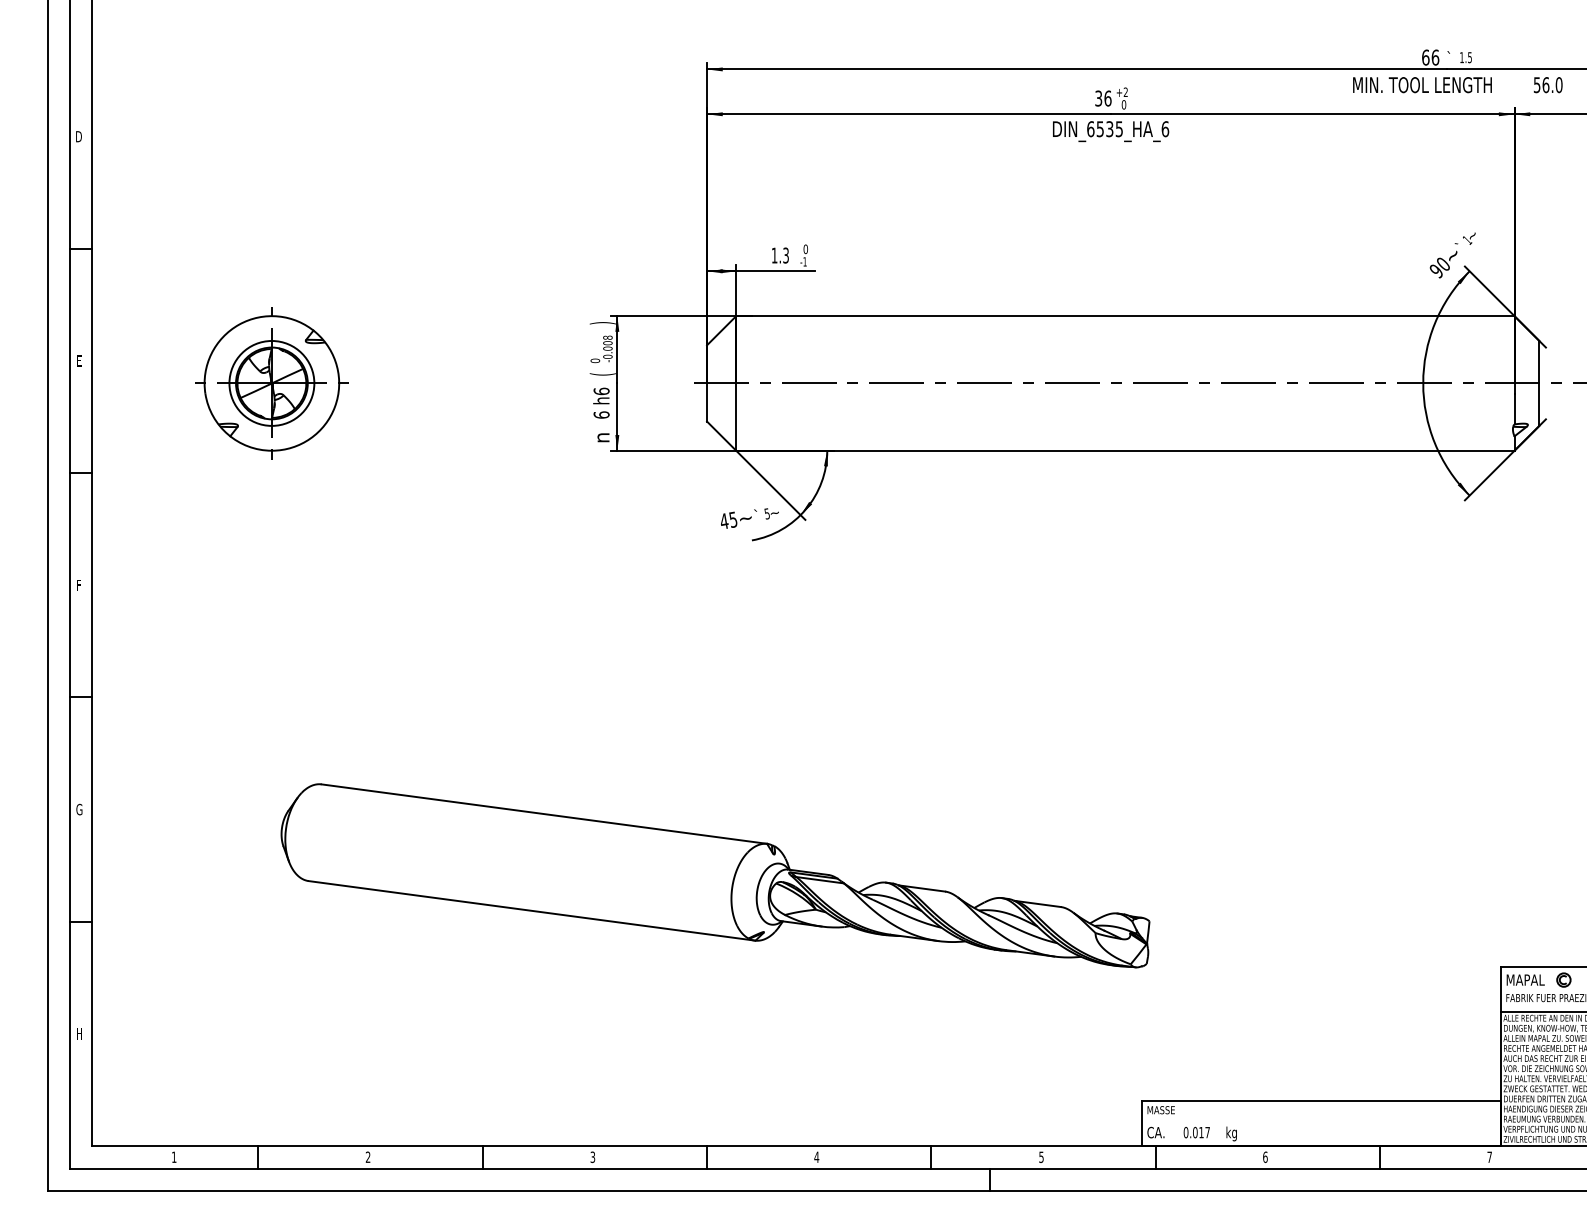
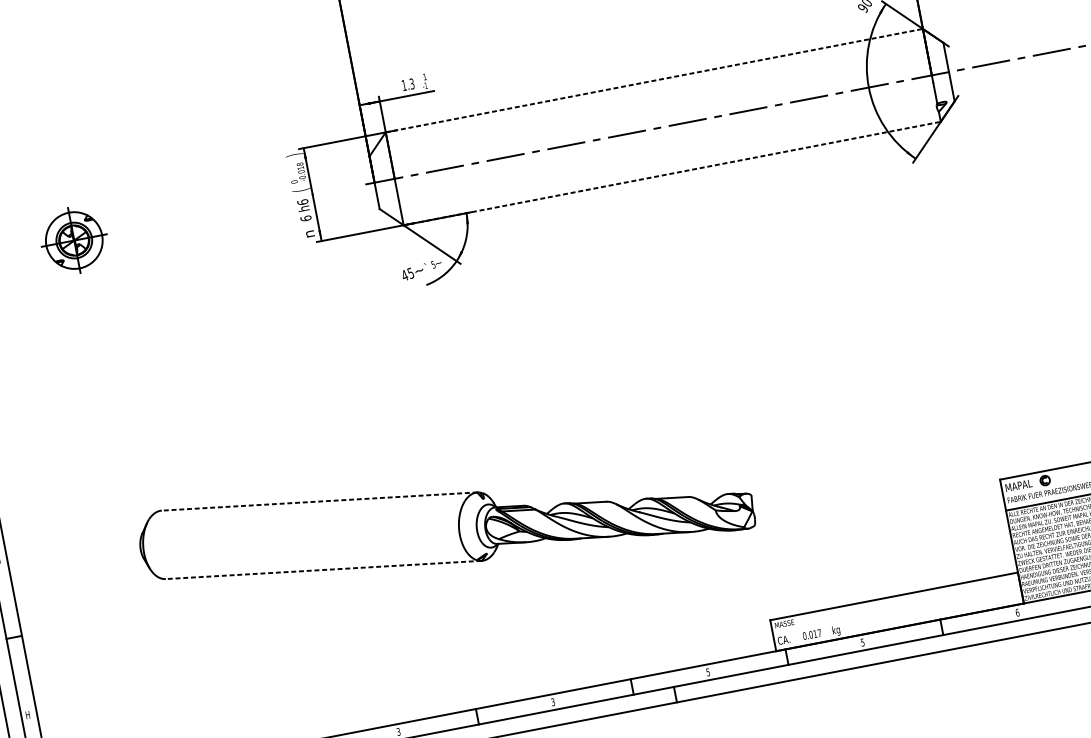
text: (805, 249) -> (424, 77), 0 -> 1
line: (1125, 316) -> (654, 80), solid -> dashed
text: (607, 343) -> (300, 168), -0.008 -> -0.018
part: (271, 383) -> (74, 240), size x0.6
line: (1125, 450) -> (672, 173), solid -> dashed
line: (544, 814) -> (319, 501), solid -> dashed
line: (531, 910) -> (323, 569), solid -> dashed
text: (1265, 1156) -> (862, 642), 6 -> 5
text: (1489, 1156) -> (1017, 612), 7 -> 6
text: (816, 1157) -> (552, 702), 4 -> 3

